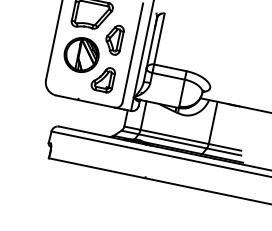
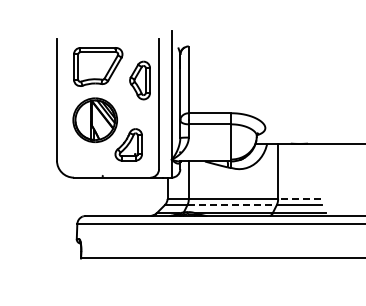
part: (113, 39) -> (139, 80), moved
line: (173, 141) -> (232, 204), solid -> dashed
line: (224, 146) -> (298, 198), solid -> dashed

